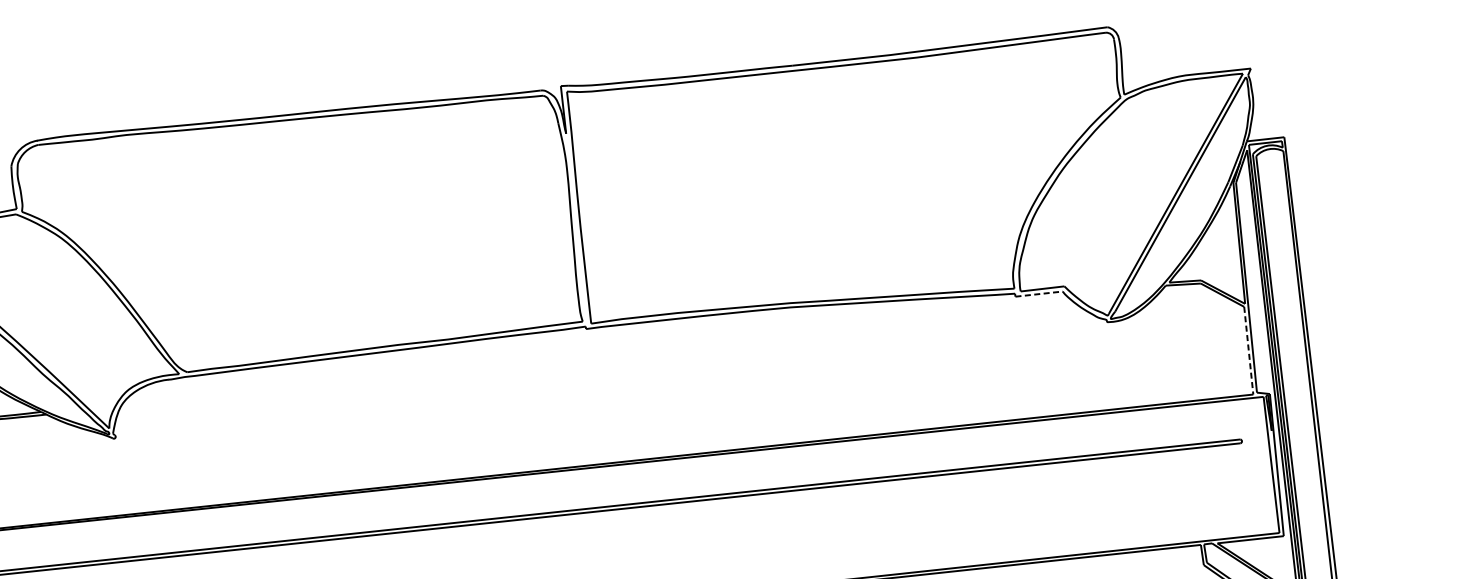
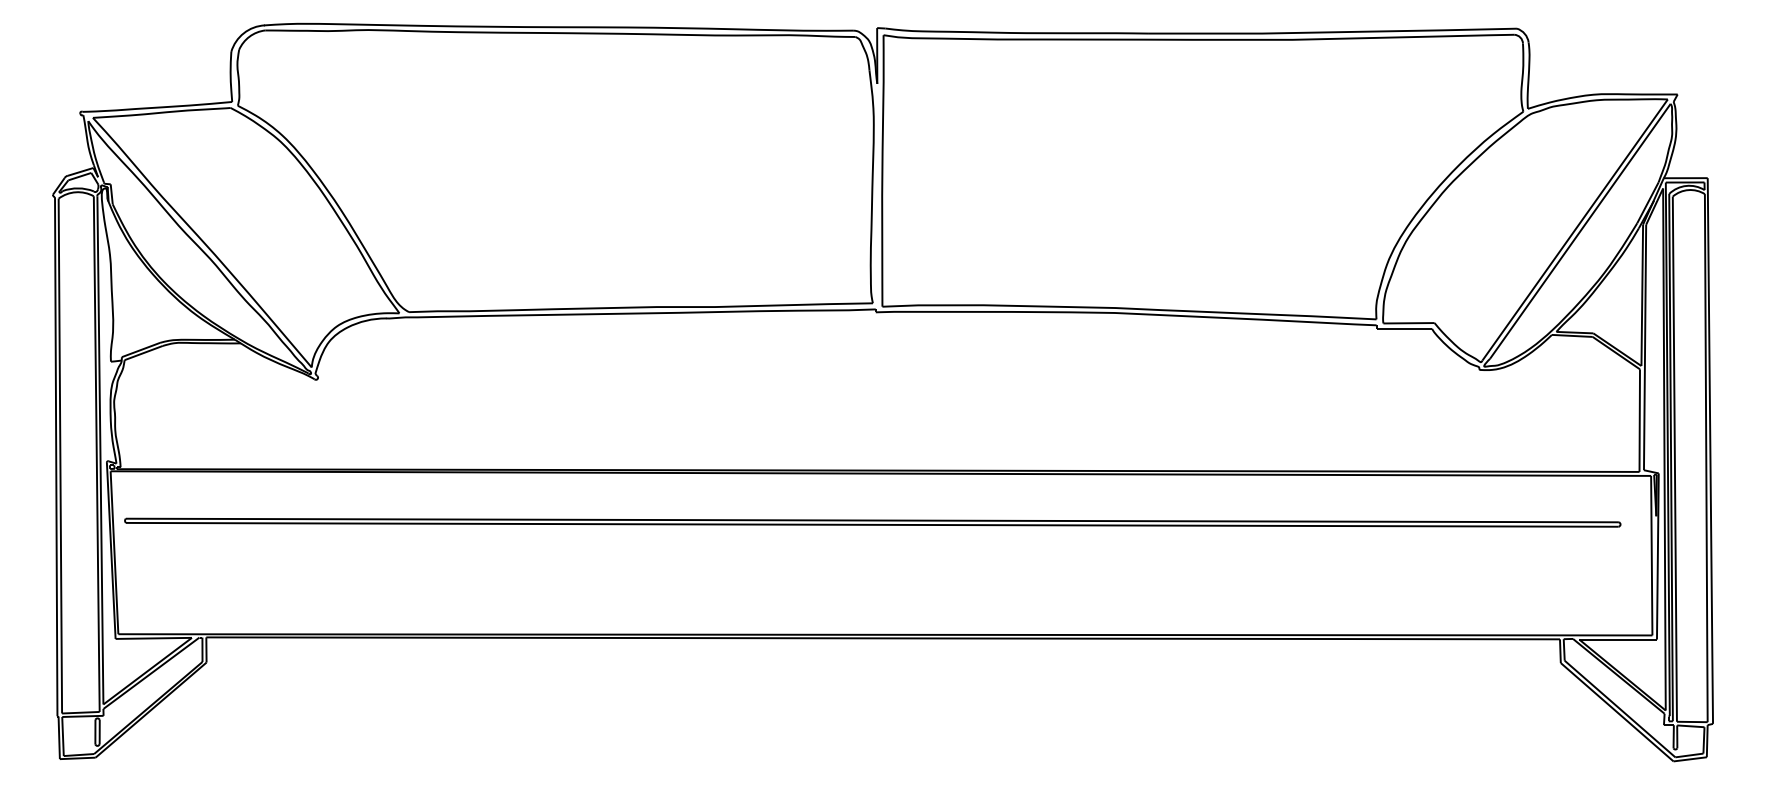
line: (1039, 293) -> (1404, 328), dashed -> solid
line: (1248, 351) -> (1639, 421), dashed -> solid

